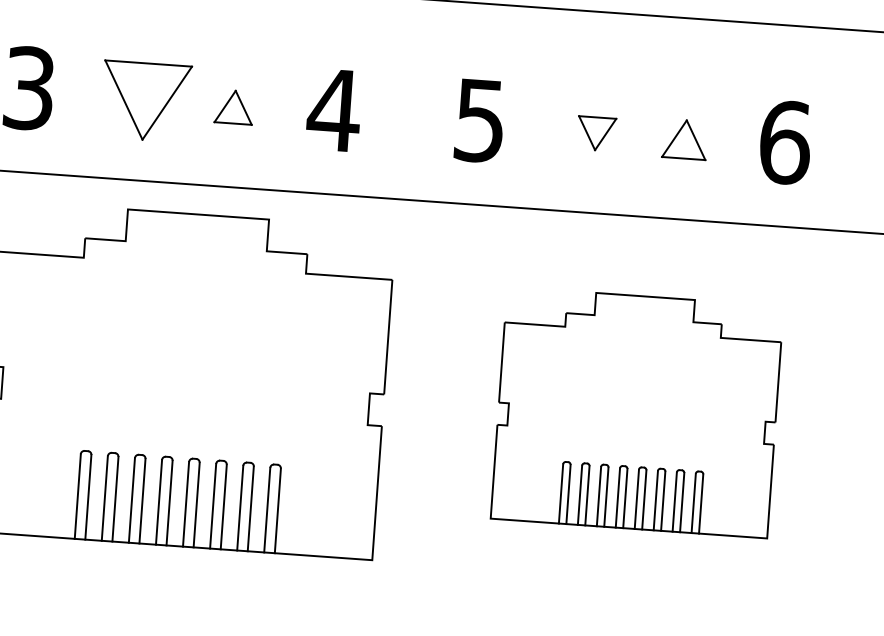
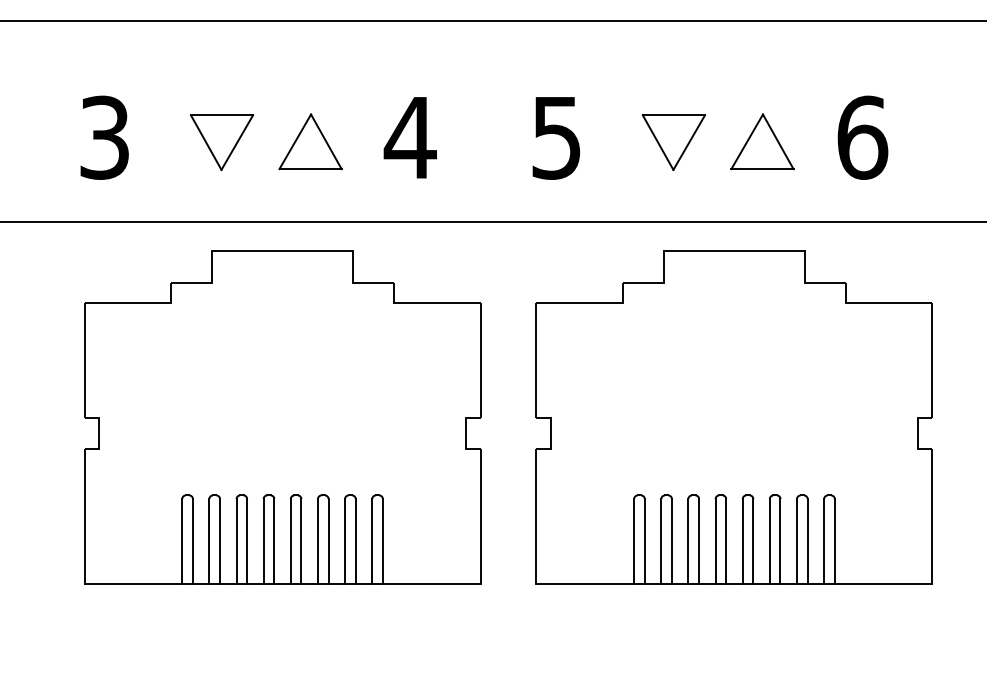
part: (145, 101) -> (221, 142), size x0.71
part: (234, 106) -> (310, 141), size x1.67
part: (596, 133) -> (673, 142), size x1.67
part: (685, 139) -> (762, 141), size x1.43
part: (636, 412) -> (733, 417), size x1.43

